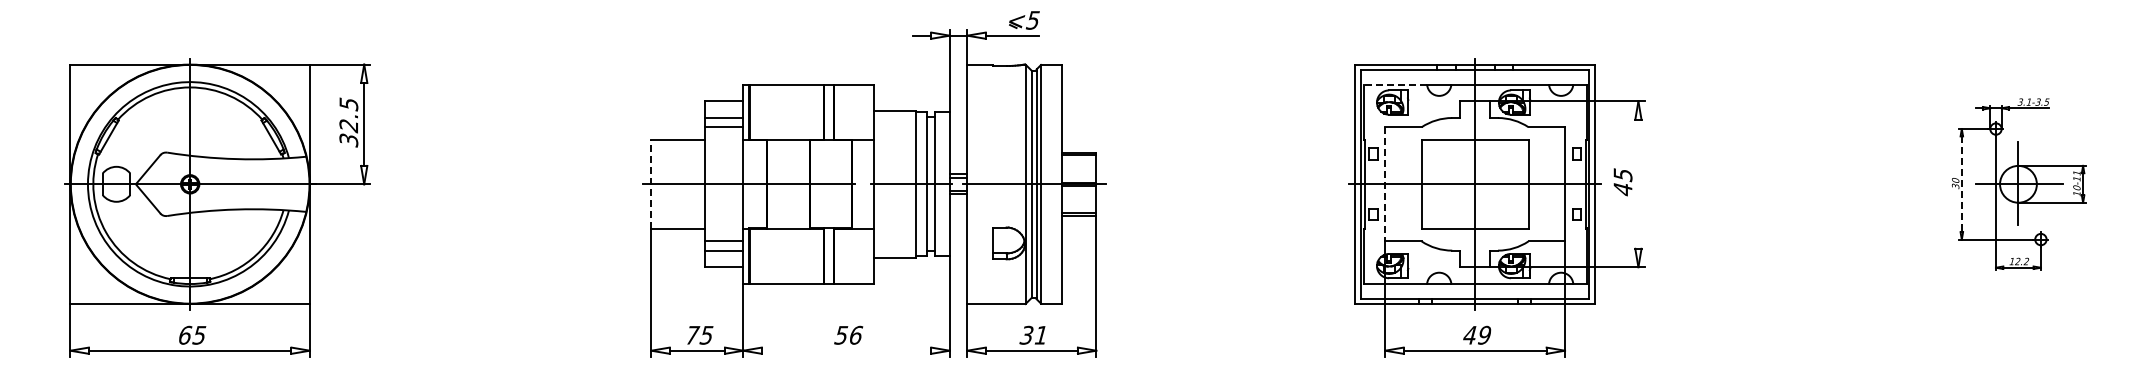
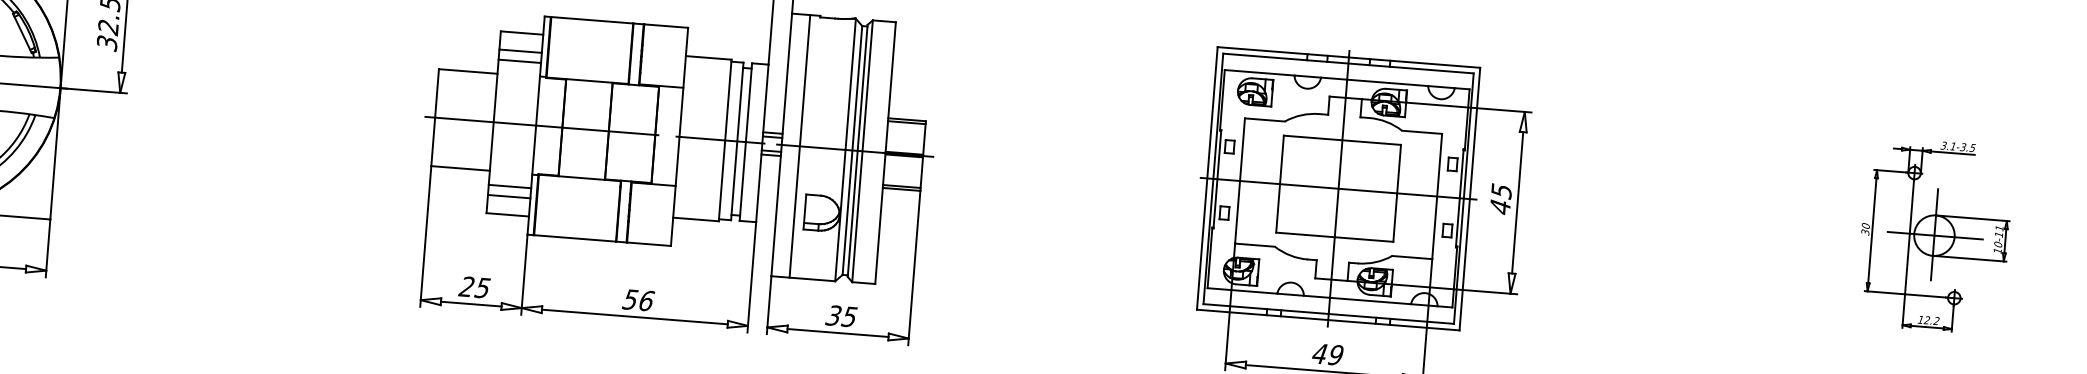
line: (1395, 84) -> (1259, 72), dashed -> solid
line: (651, 183) -> (435, 116), dashed -> solid
line: (1638, 183) -> (1517, 201), added
line: (983, 184) -> (799, 146), added
line: (1385, 184) -> (1240, 181), dashed -> solid
line: (1961, 184) -> (1871, 230), dashed -> solid
text: (692, 334) -> (467, 285), 75 -> 25
text: (1040, 335) -> (848, 317), 31 -> 35
line: (846, 350) -> (634, 316), added

